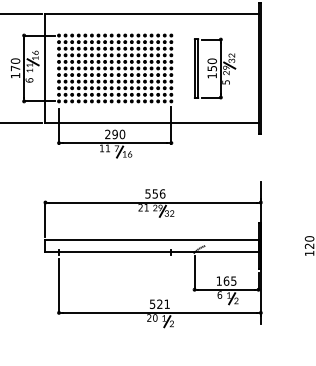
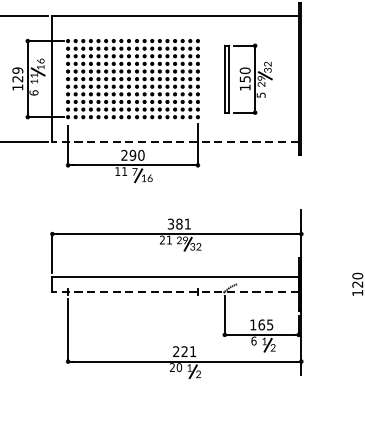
text: (15, 64) -> (17, 74), 170 -> 129
line: (151, 122) -> (174, 141), solid -> dashed
text: (155, 193) -> (179, 223), 556 -> 381
line: (151, 252) -> (174, 291), solid -> dashed
text: (152, 303) -> (176, 350), 521 -> 221

